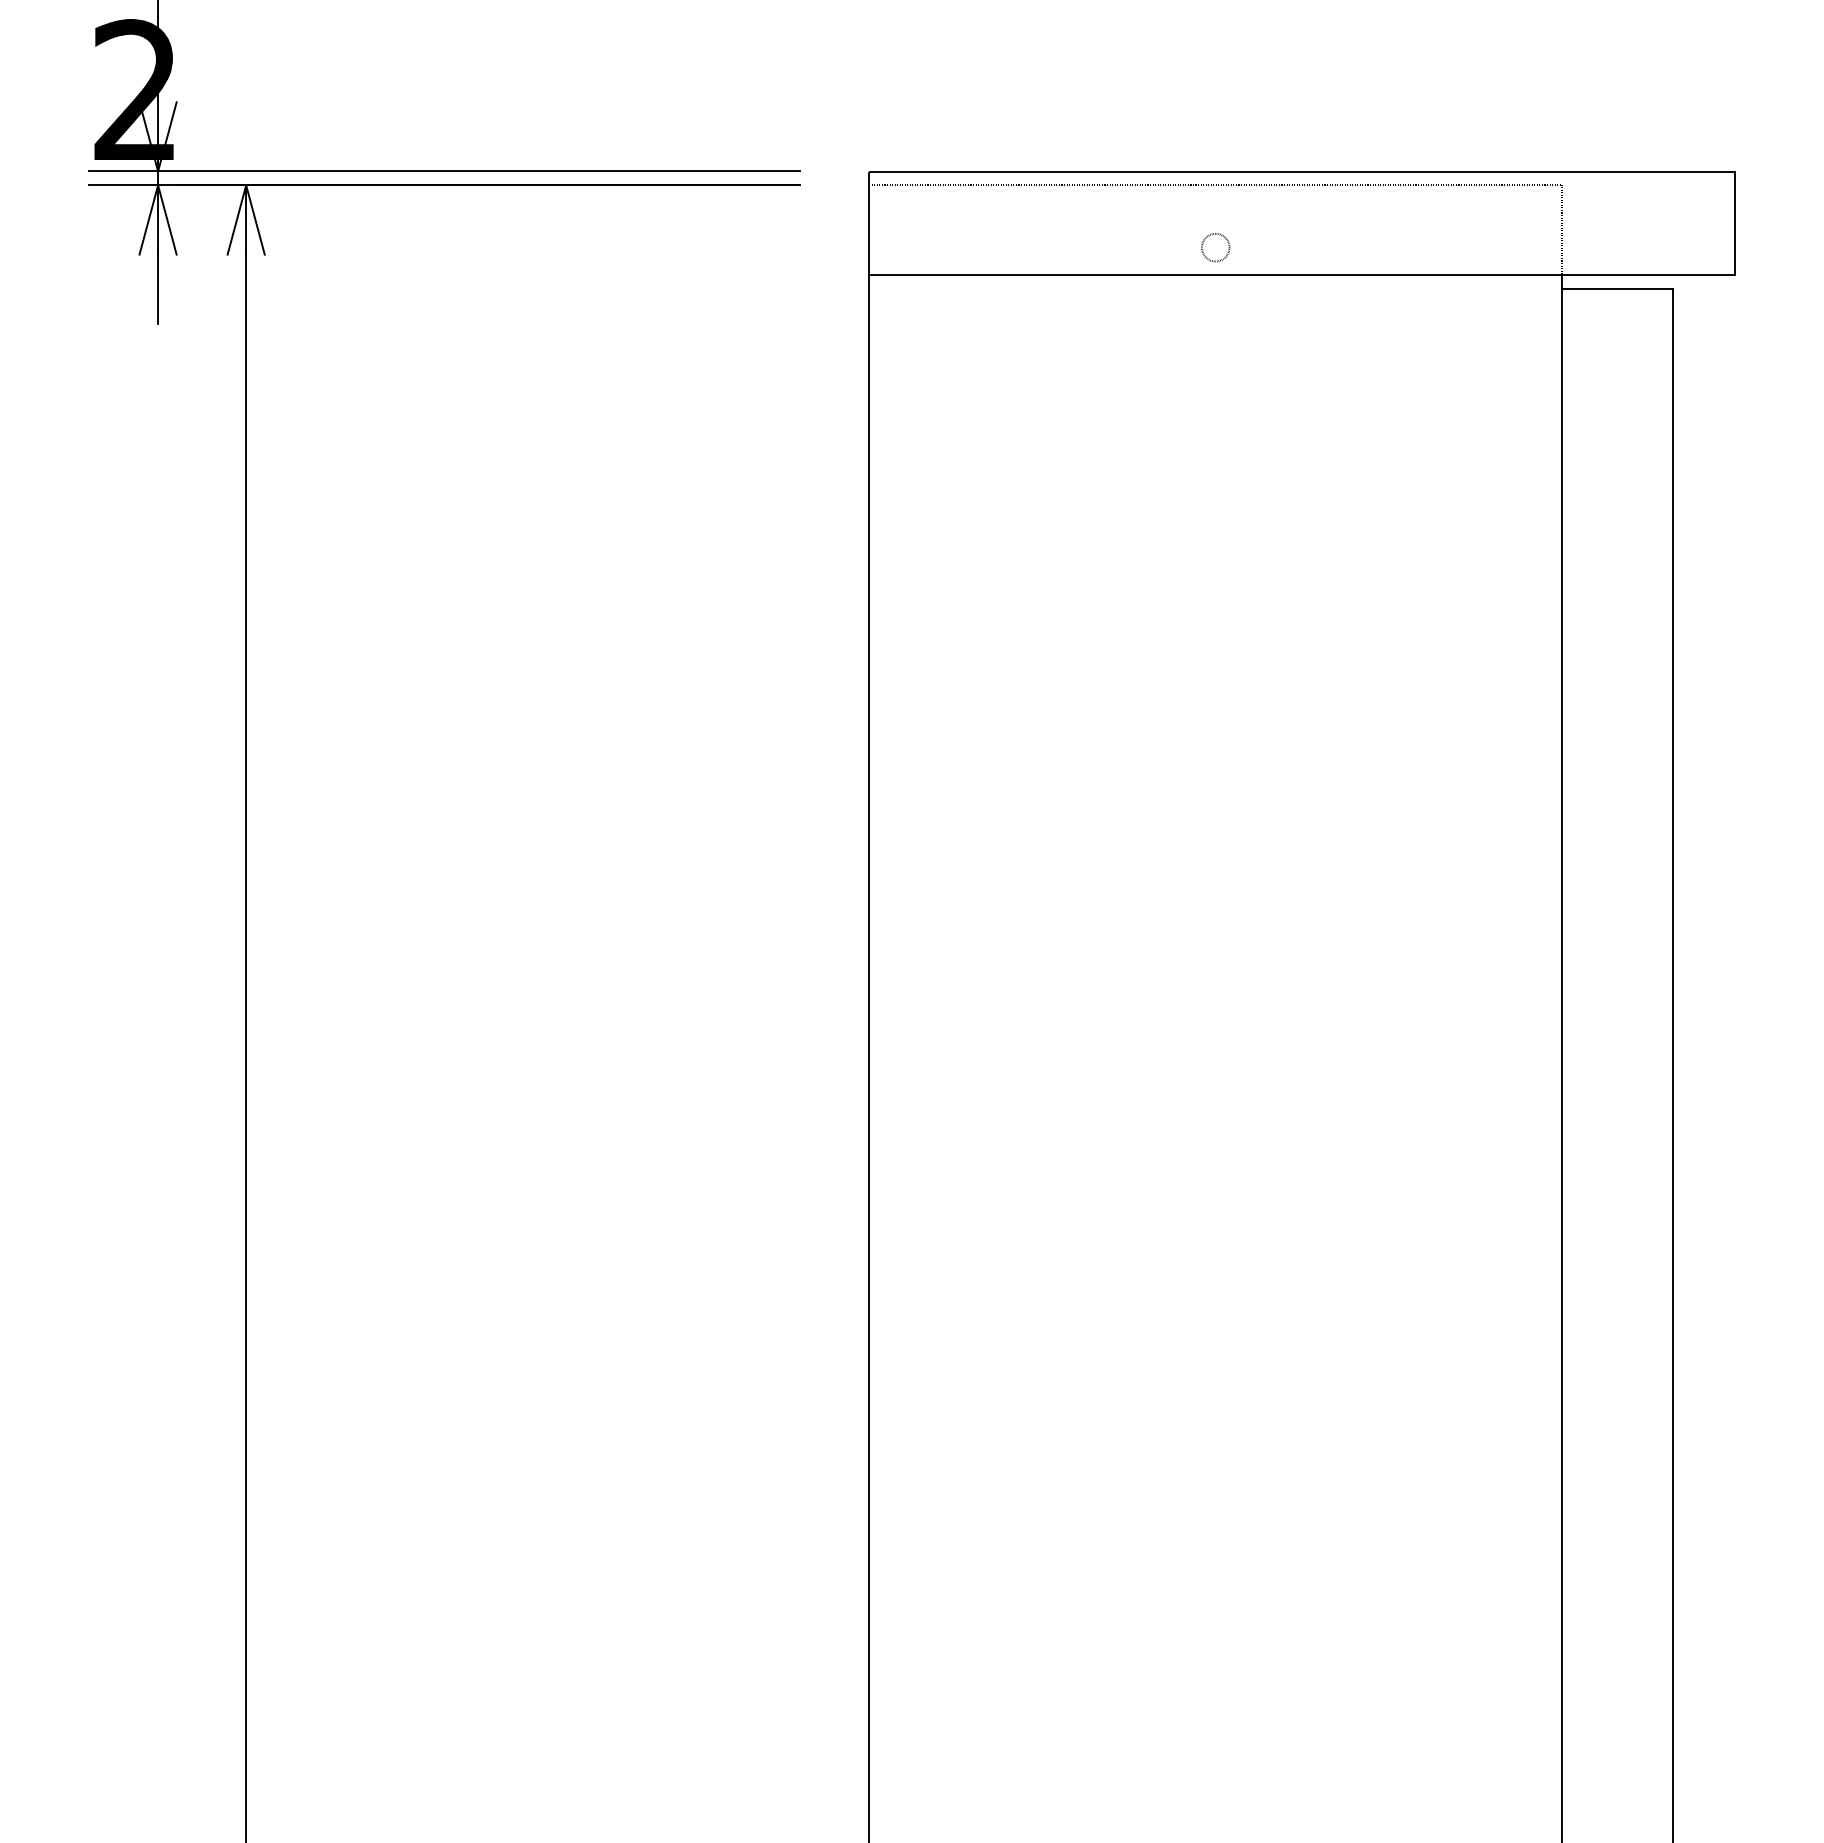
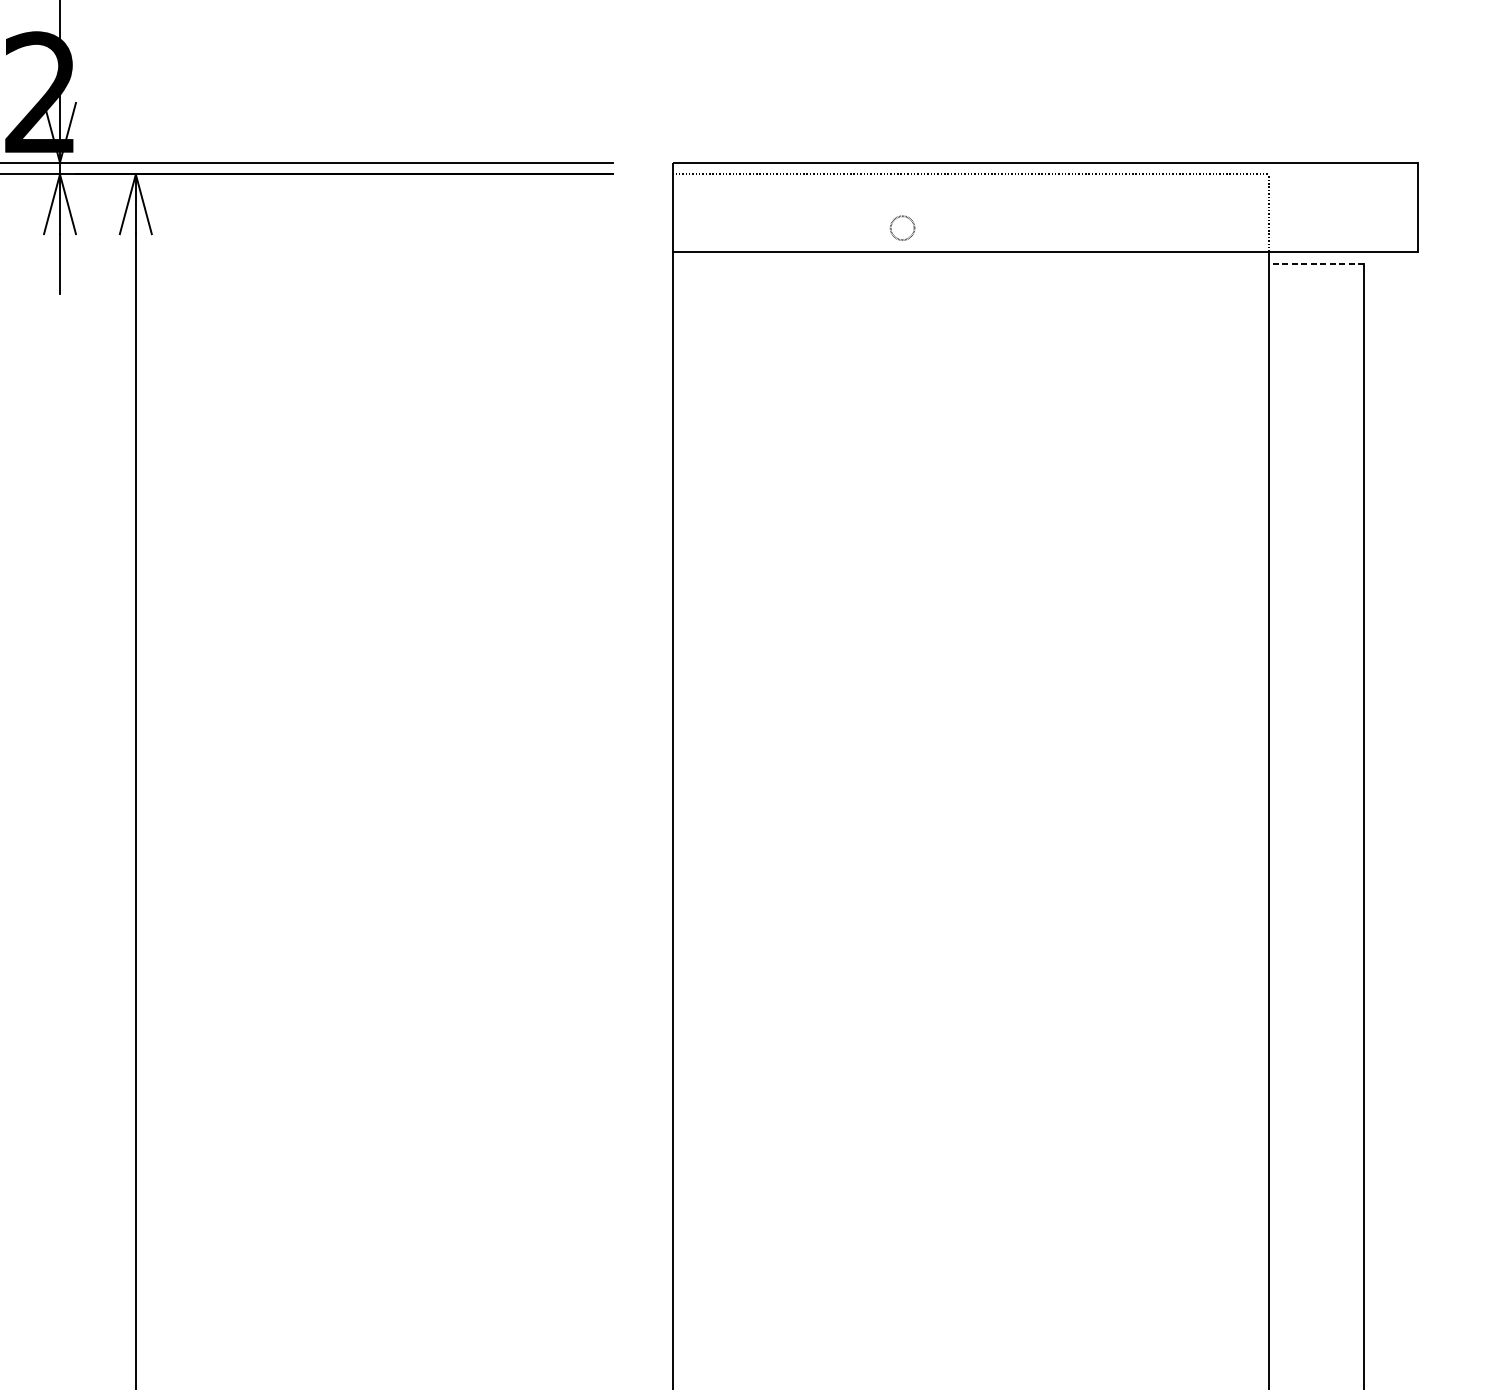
circle: (1215, 247) -> (902, 228), moved
line: (1616, 289) -> (1315, 264), solid -> dashed

